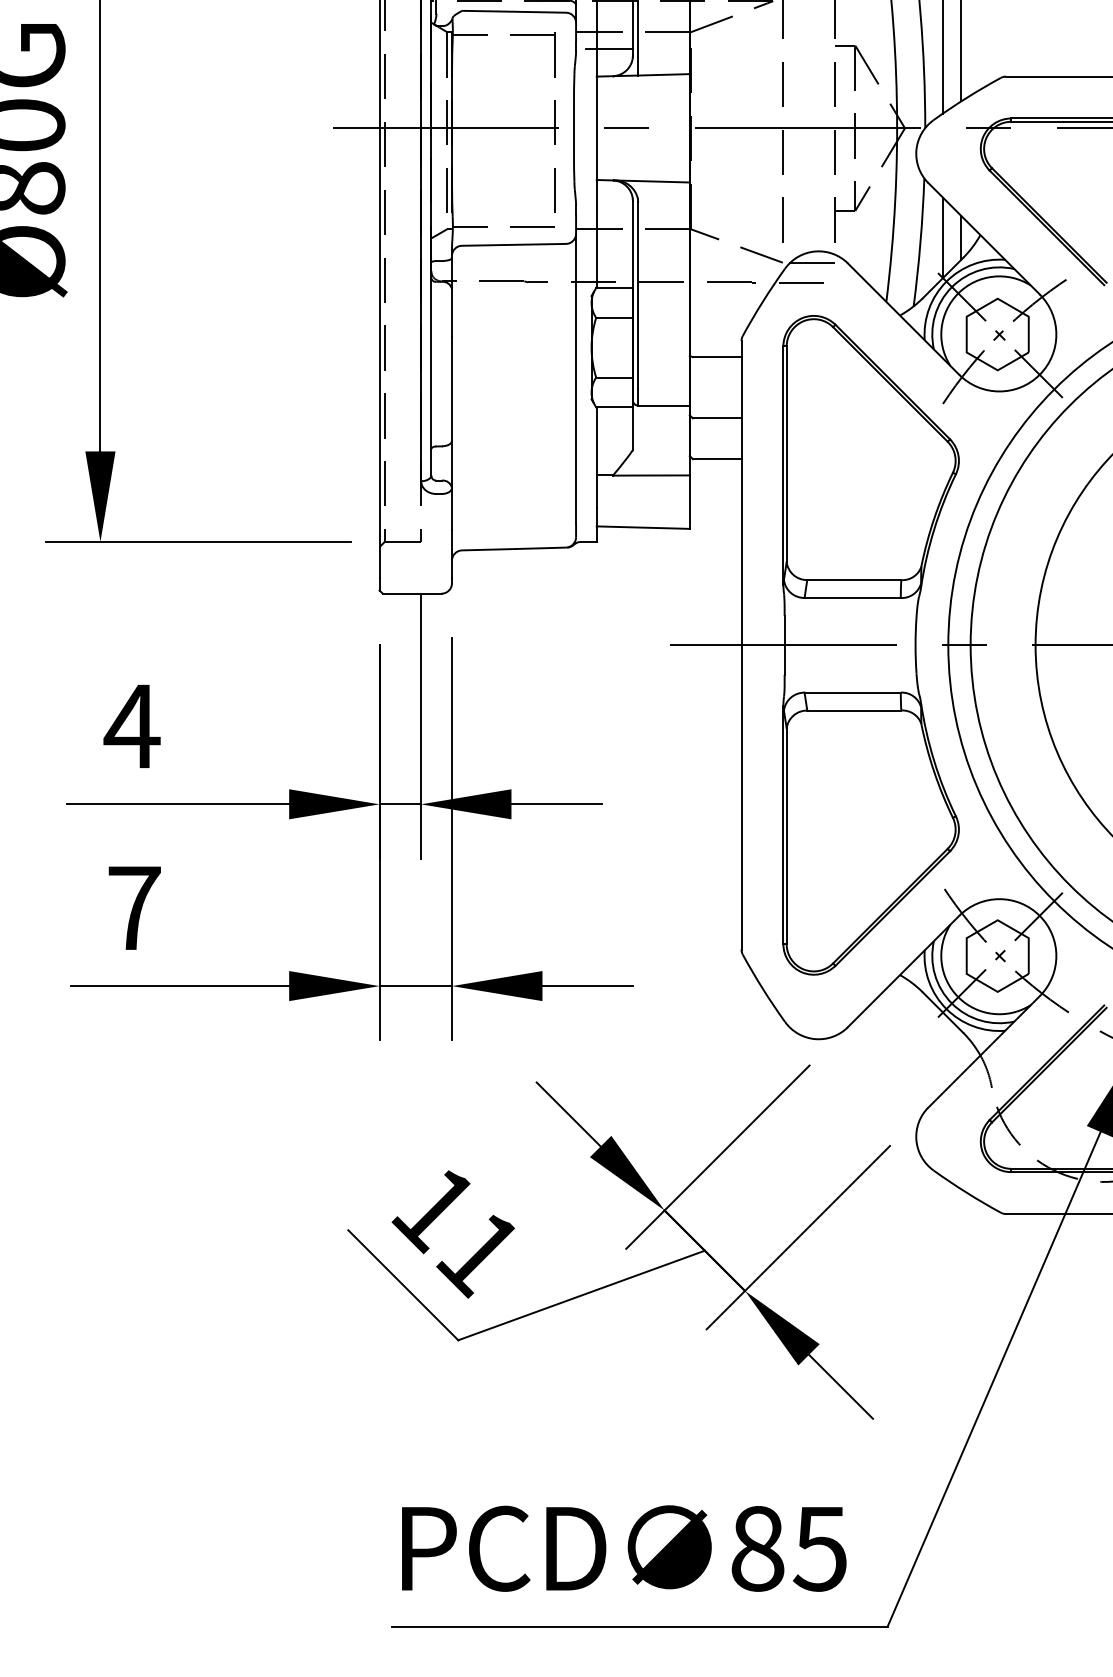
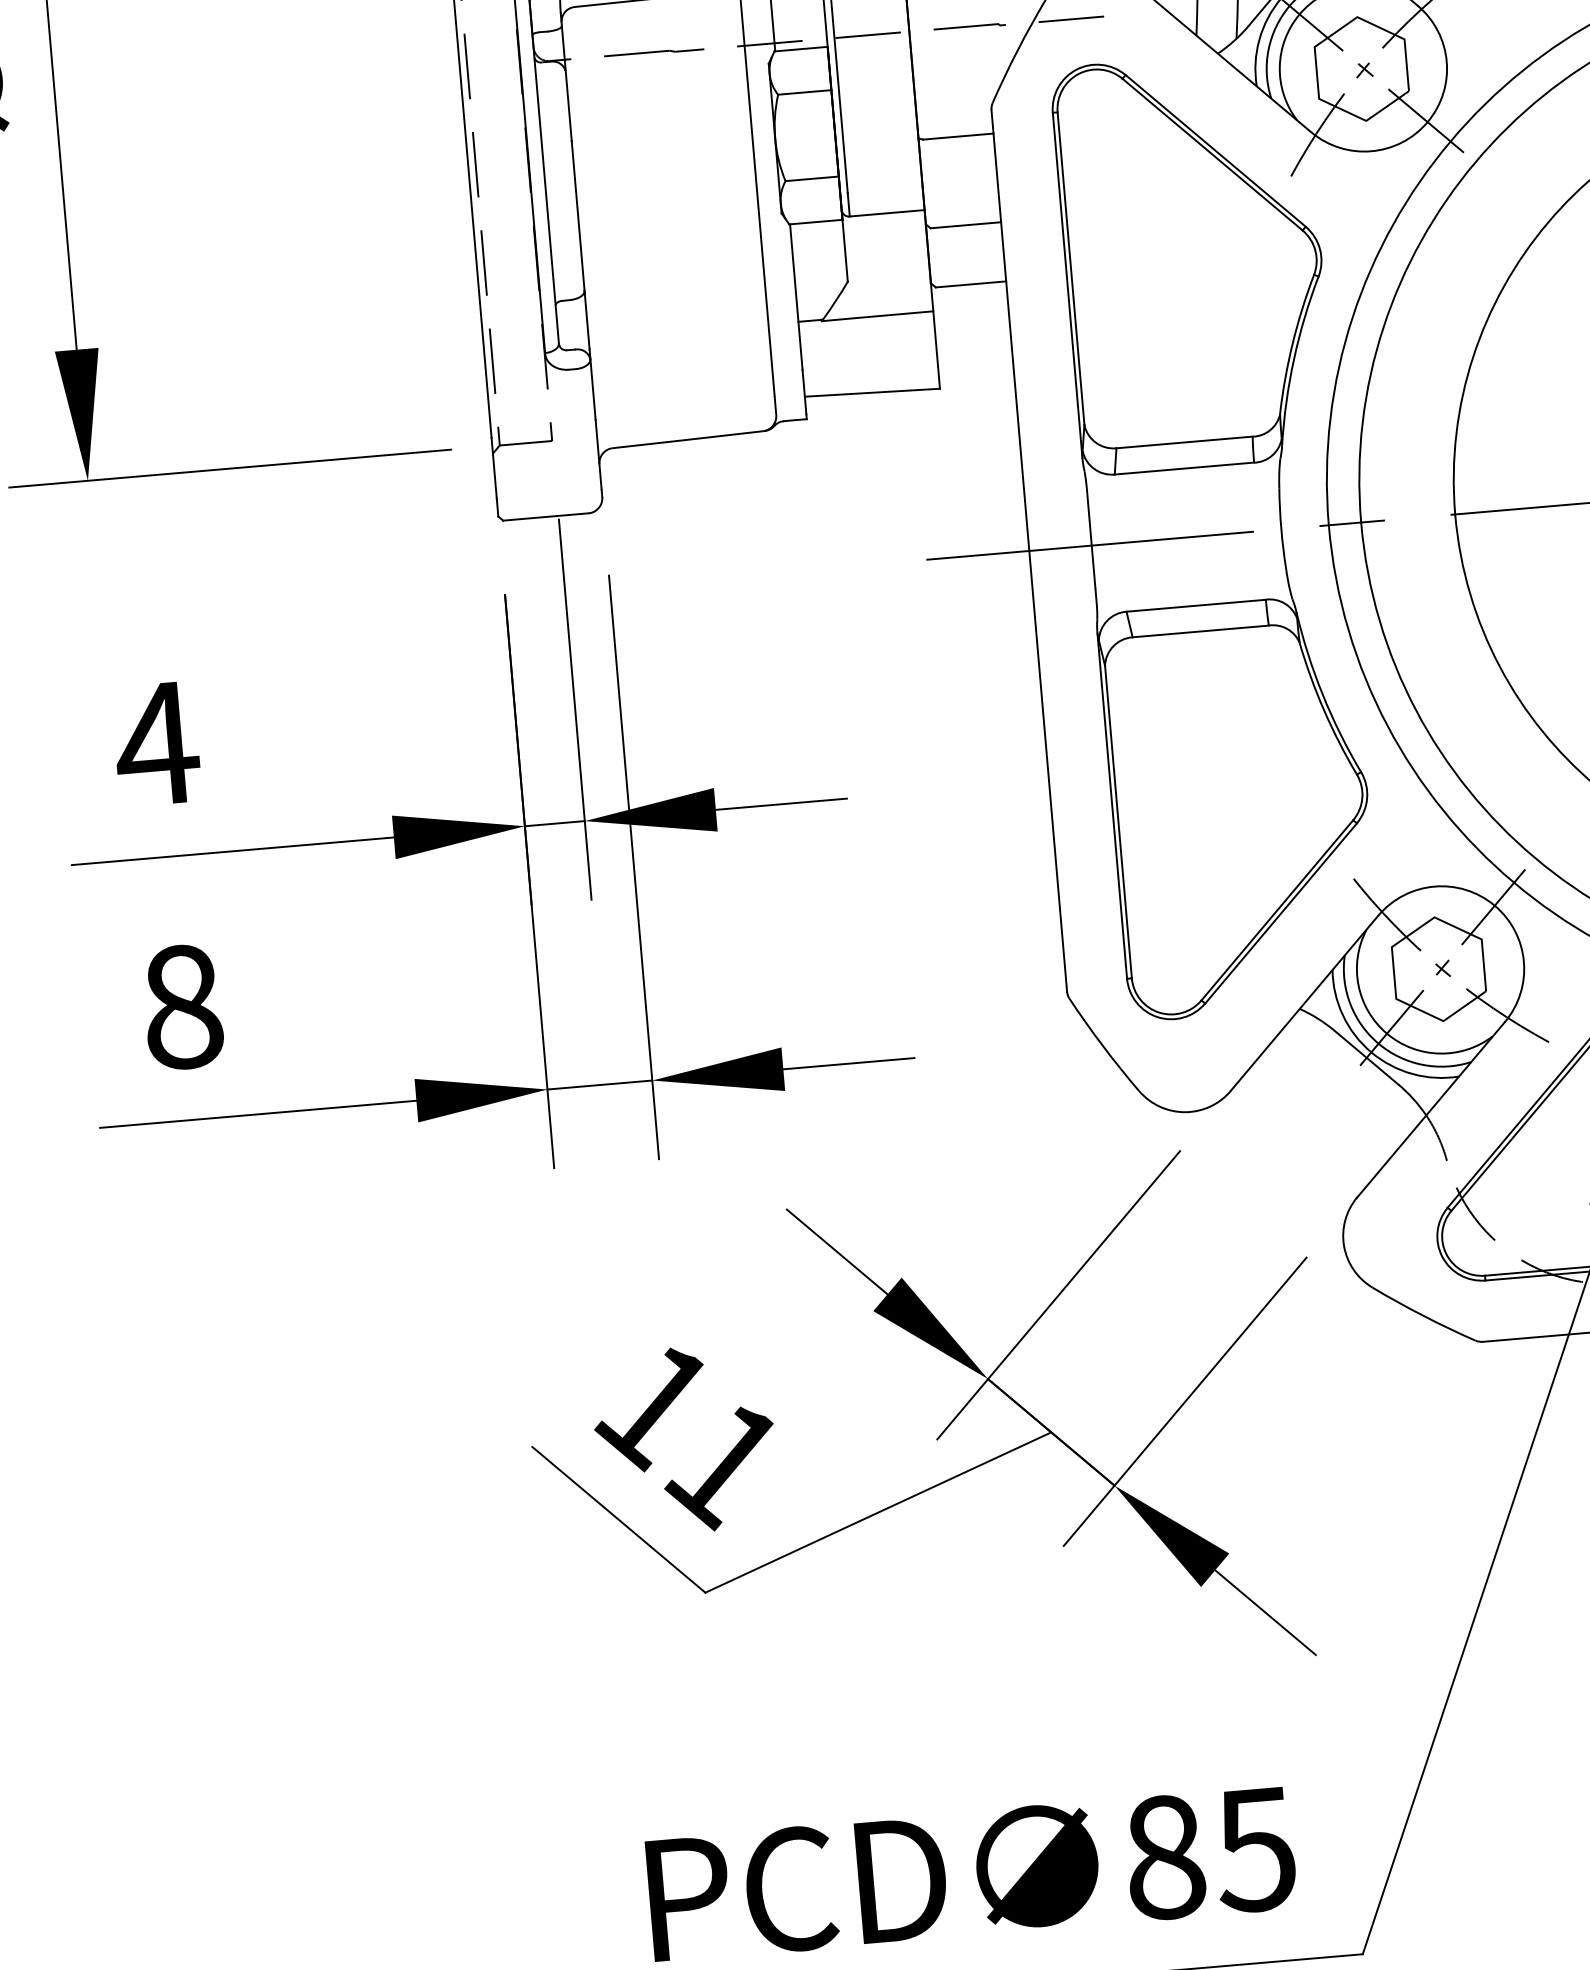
text: (134, 908) -> (182, 1007), 7 -> 8

